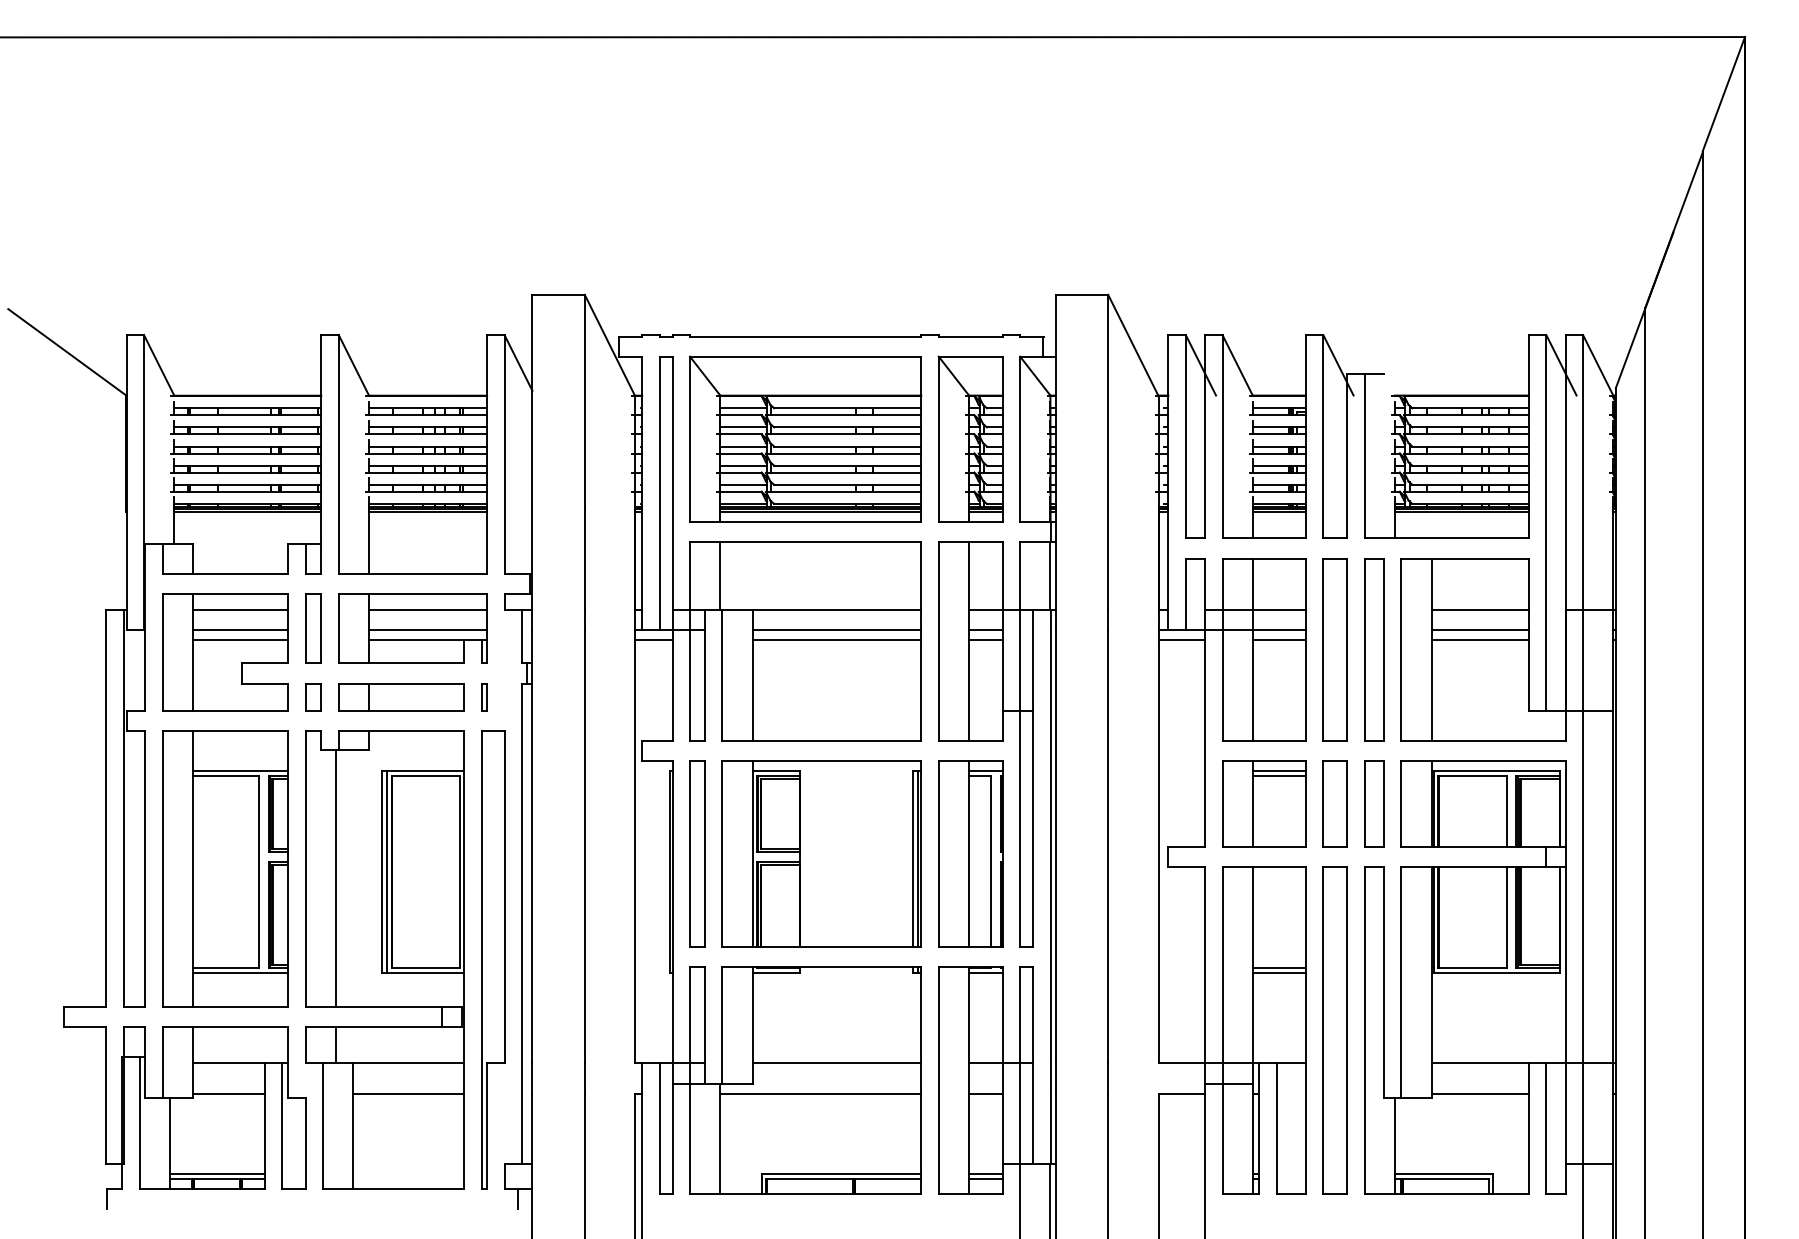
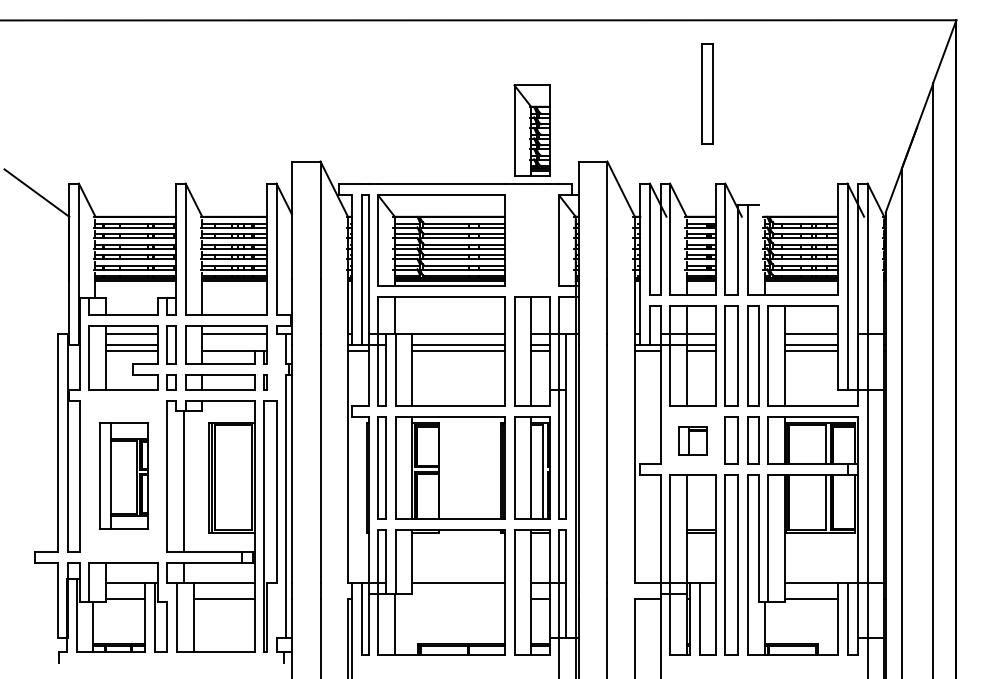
part: (1290, 170) -> (707, 93), added
part: (969, 438) -> (531, 130), moved
line: (427, 630) -> (234, 345), removed
part: (1263, 803) -> (692, 440), size x0.6
part: (225, 869) -> (123, 476), size x0.7
line: (820, 1093) -> (449, 599), removed

